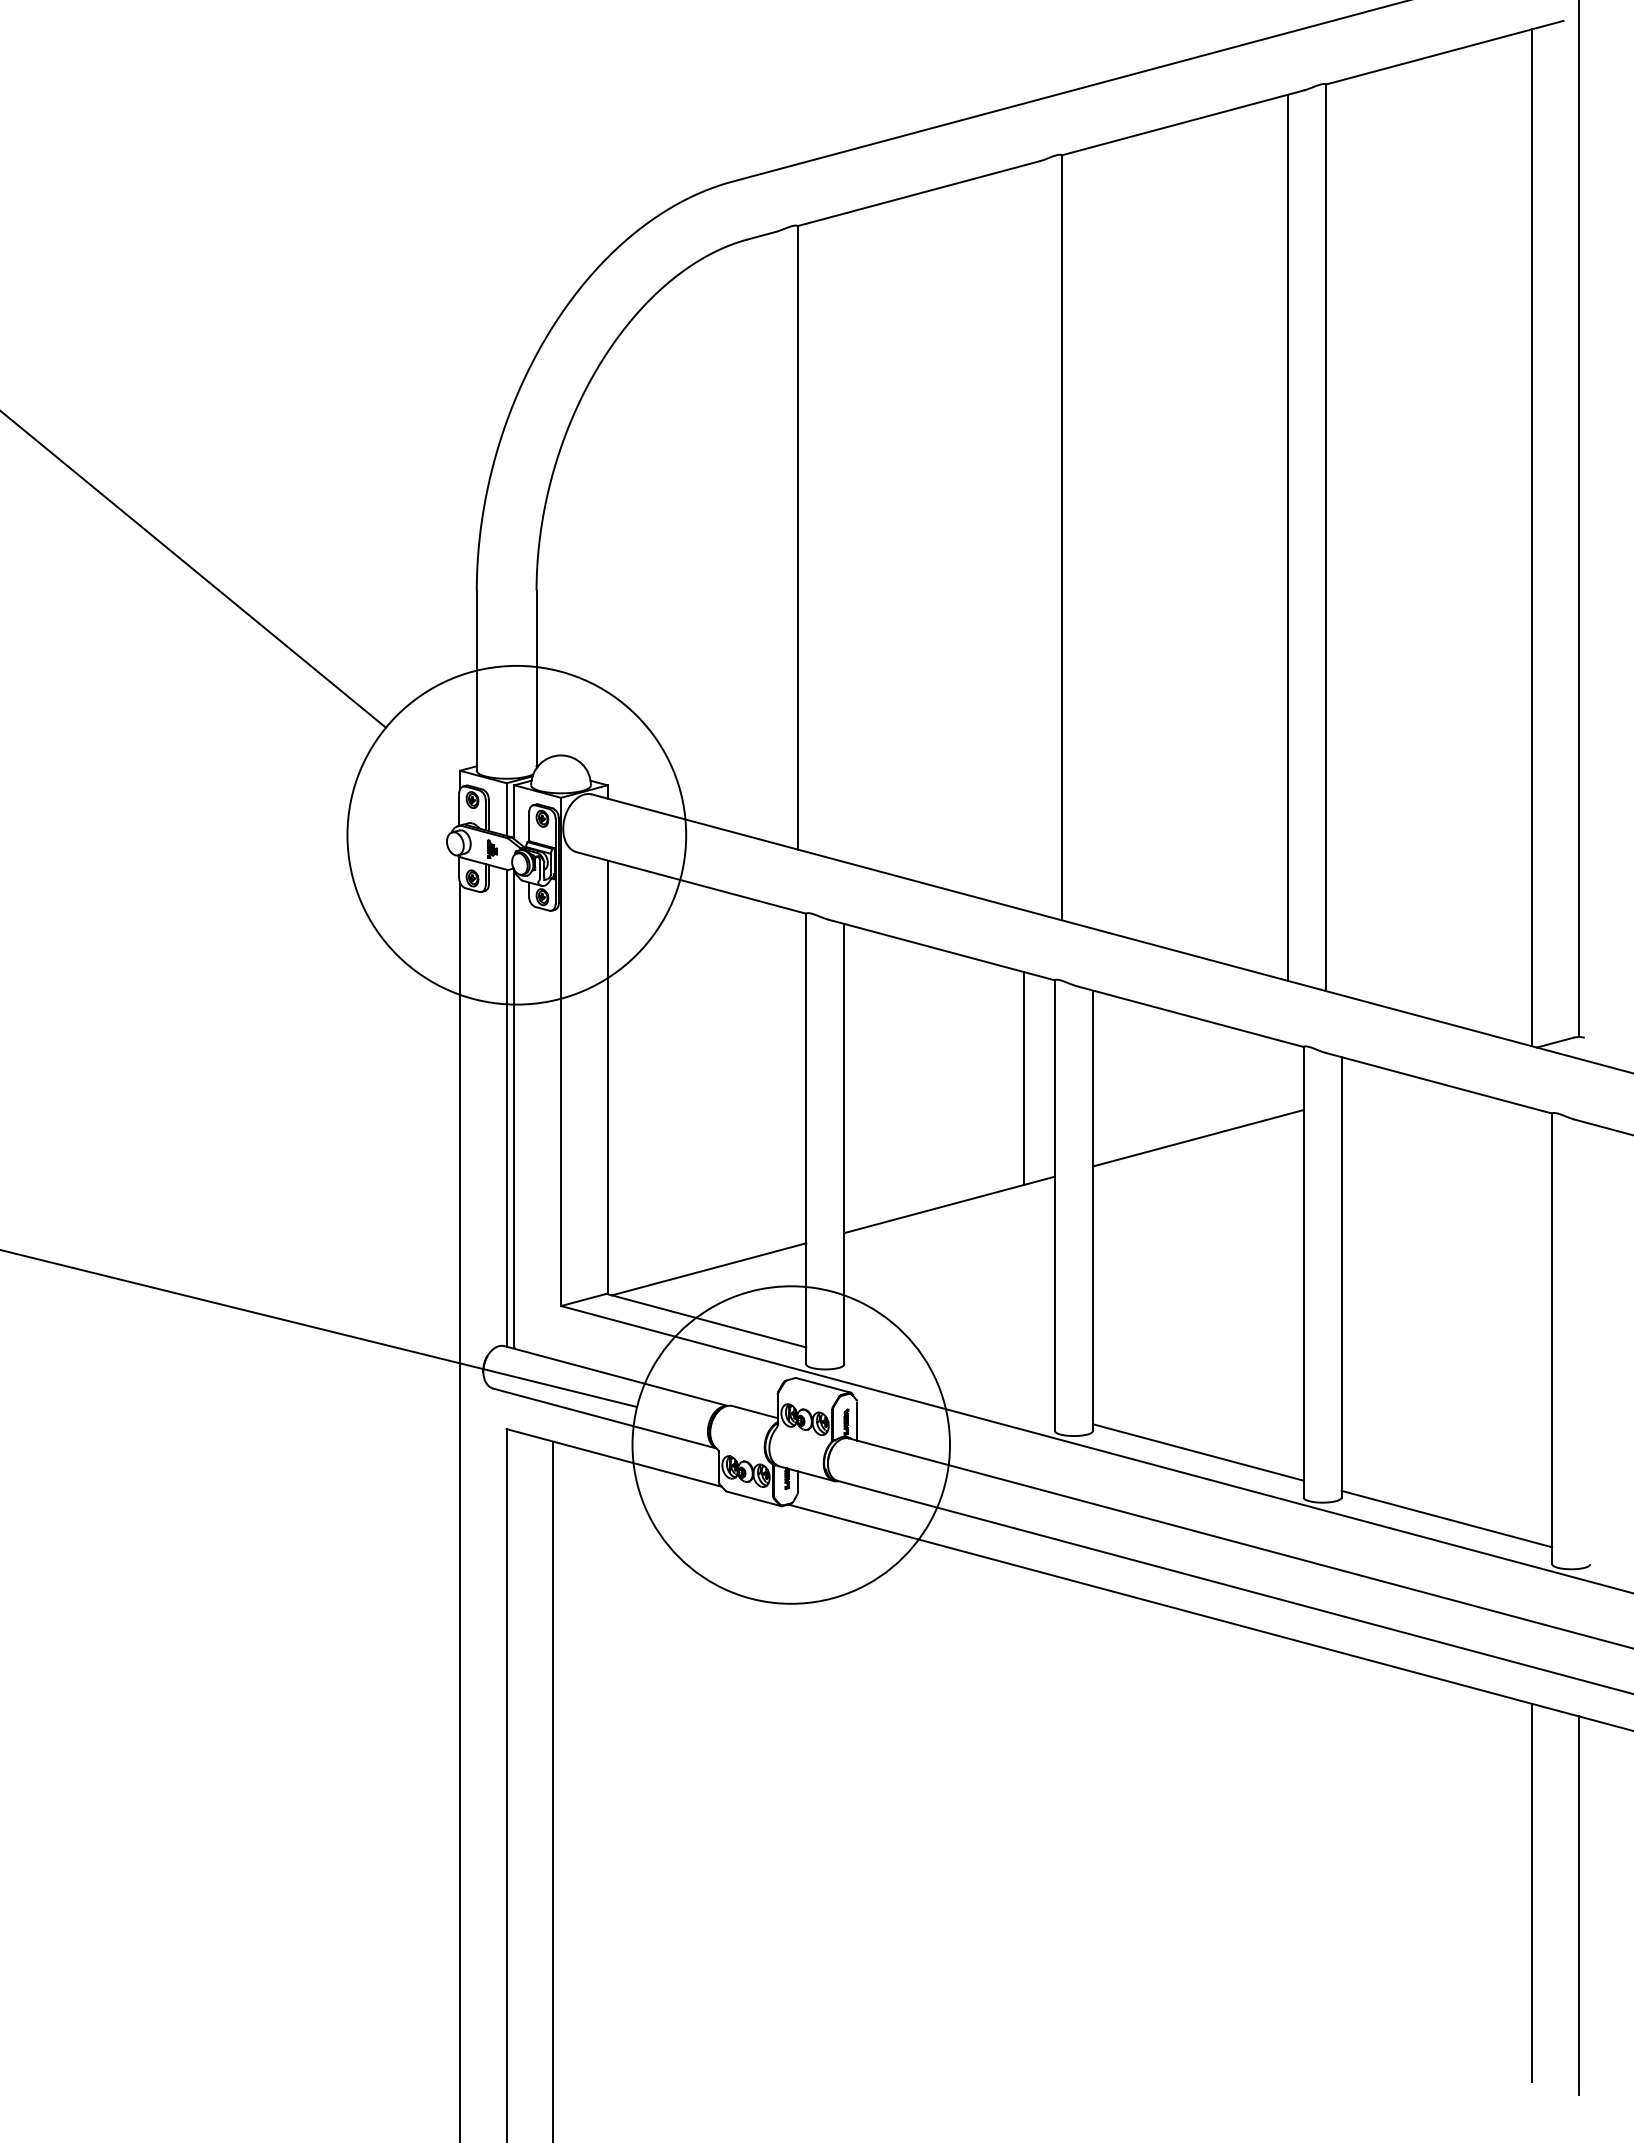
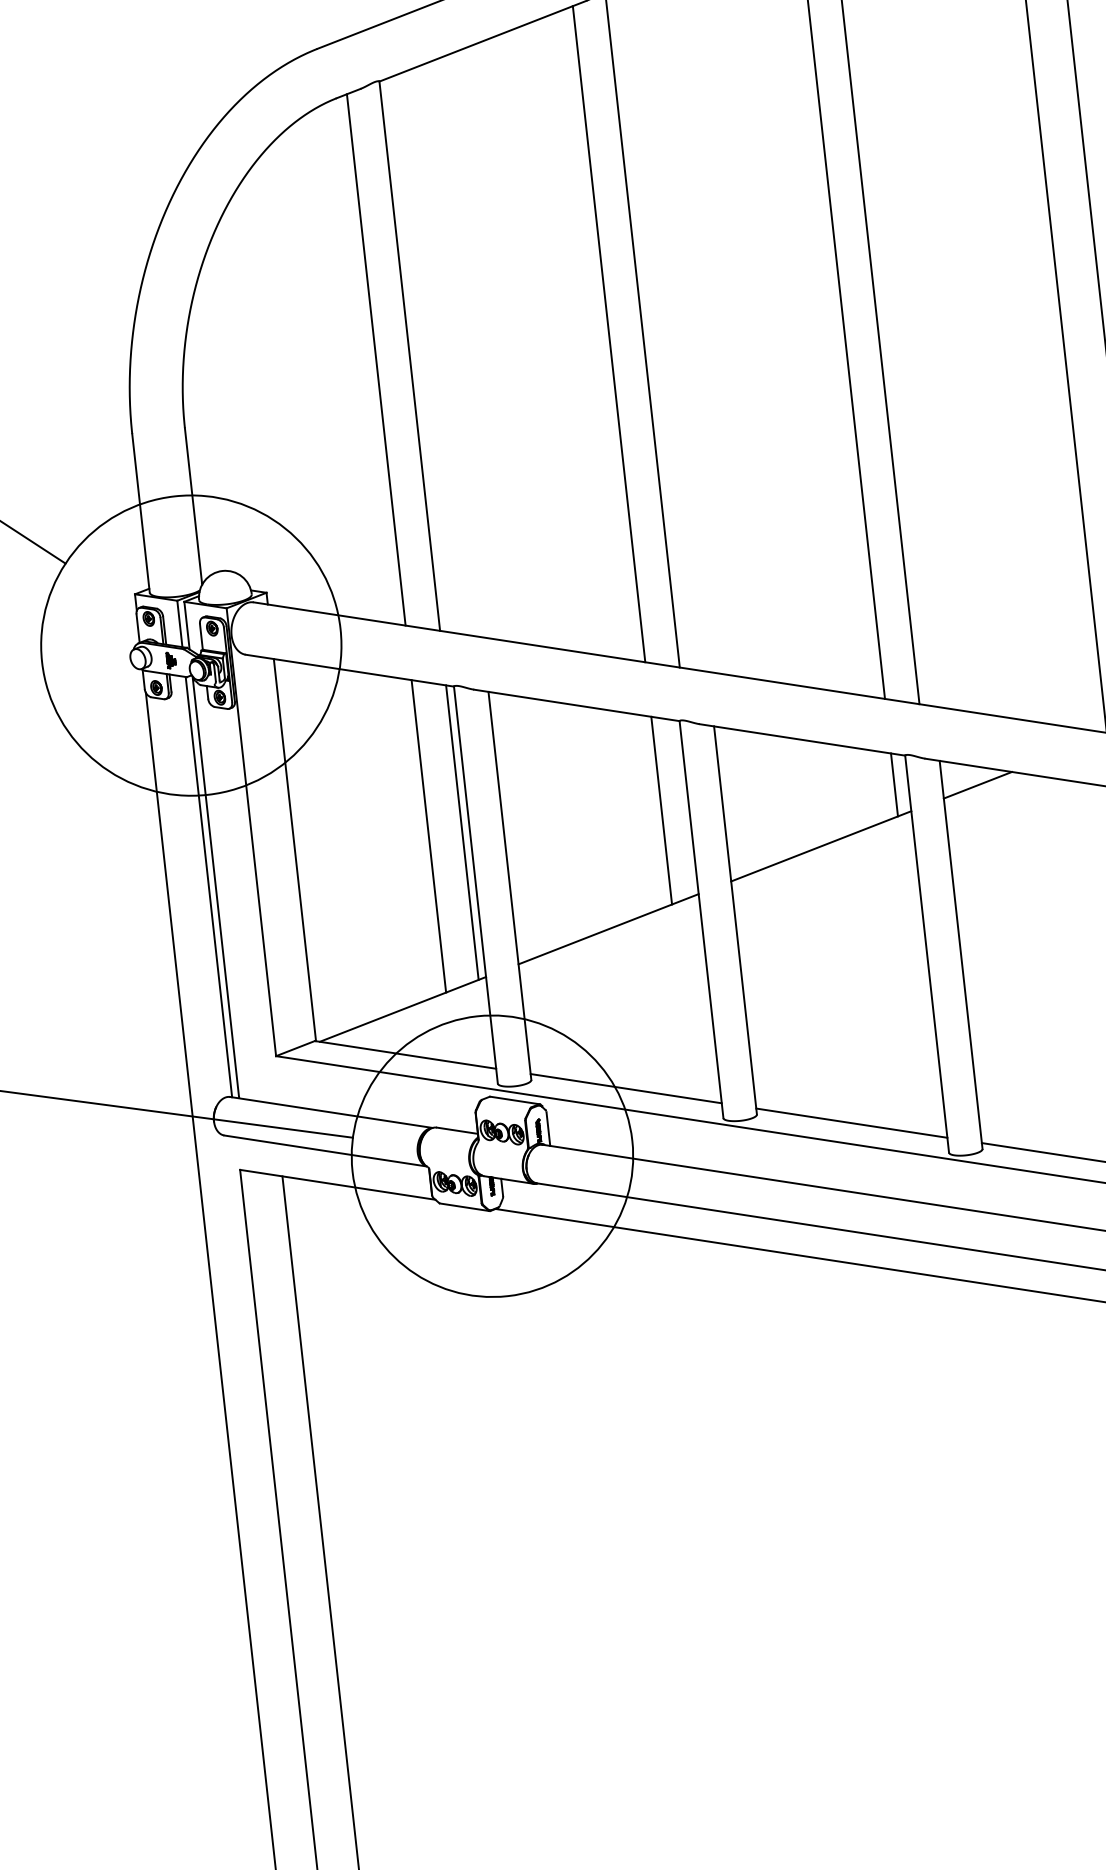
line: (759, 537) -> (376, 359), added
line: (1023, 537) -> (608, 333), added
line: (759, 1078) -> (428, 836), added
line: (797, 1078) -> (462, 832), added
line: (1287, 1078) -> (894, 784), added
line: (1381, 1088) -> (977, 784), added
line: (949, 1385) -> (626, 1088), added

